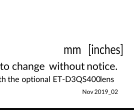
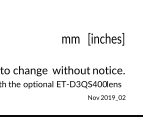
text: (93, 49) -> (93, 38), moved

